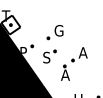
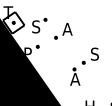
text: (58, 30) -> (67, 28), G -> A
text: (82, 52) -> (94, 53), A -> S
part: (49, 56) -> (39, 25), moved

